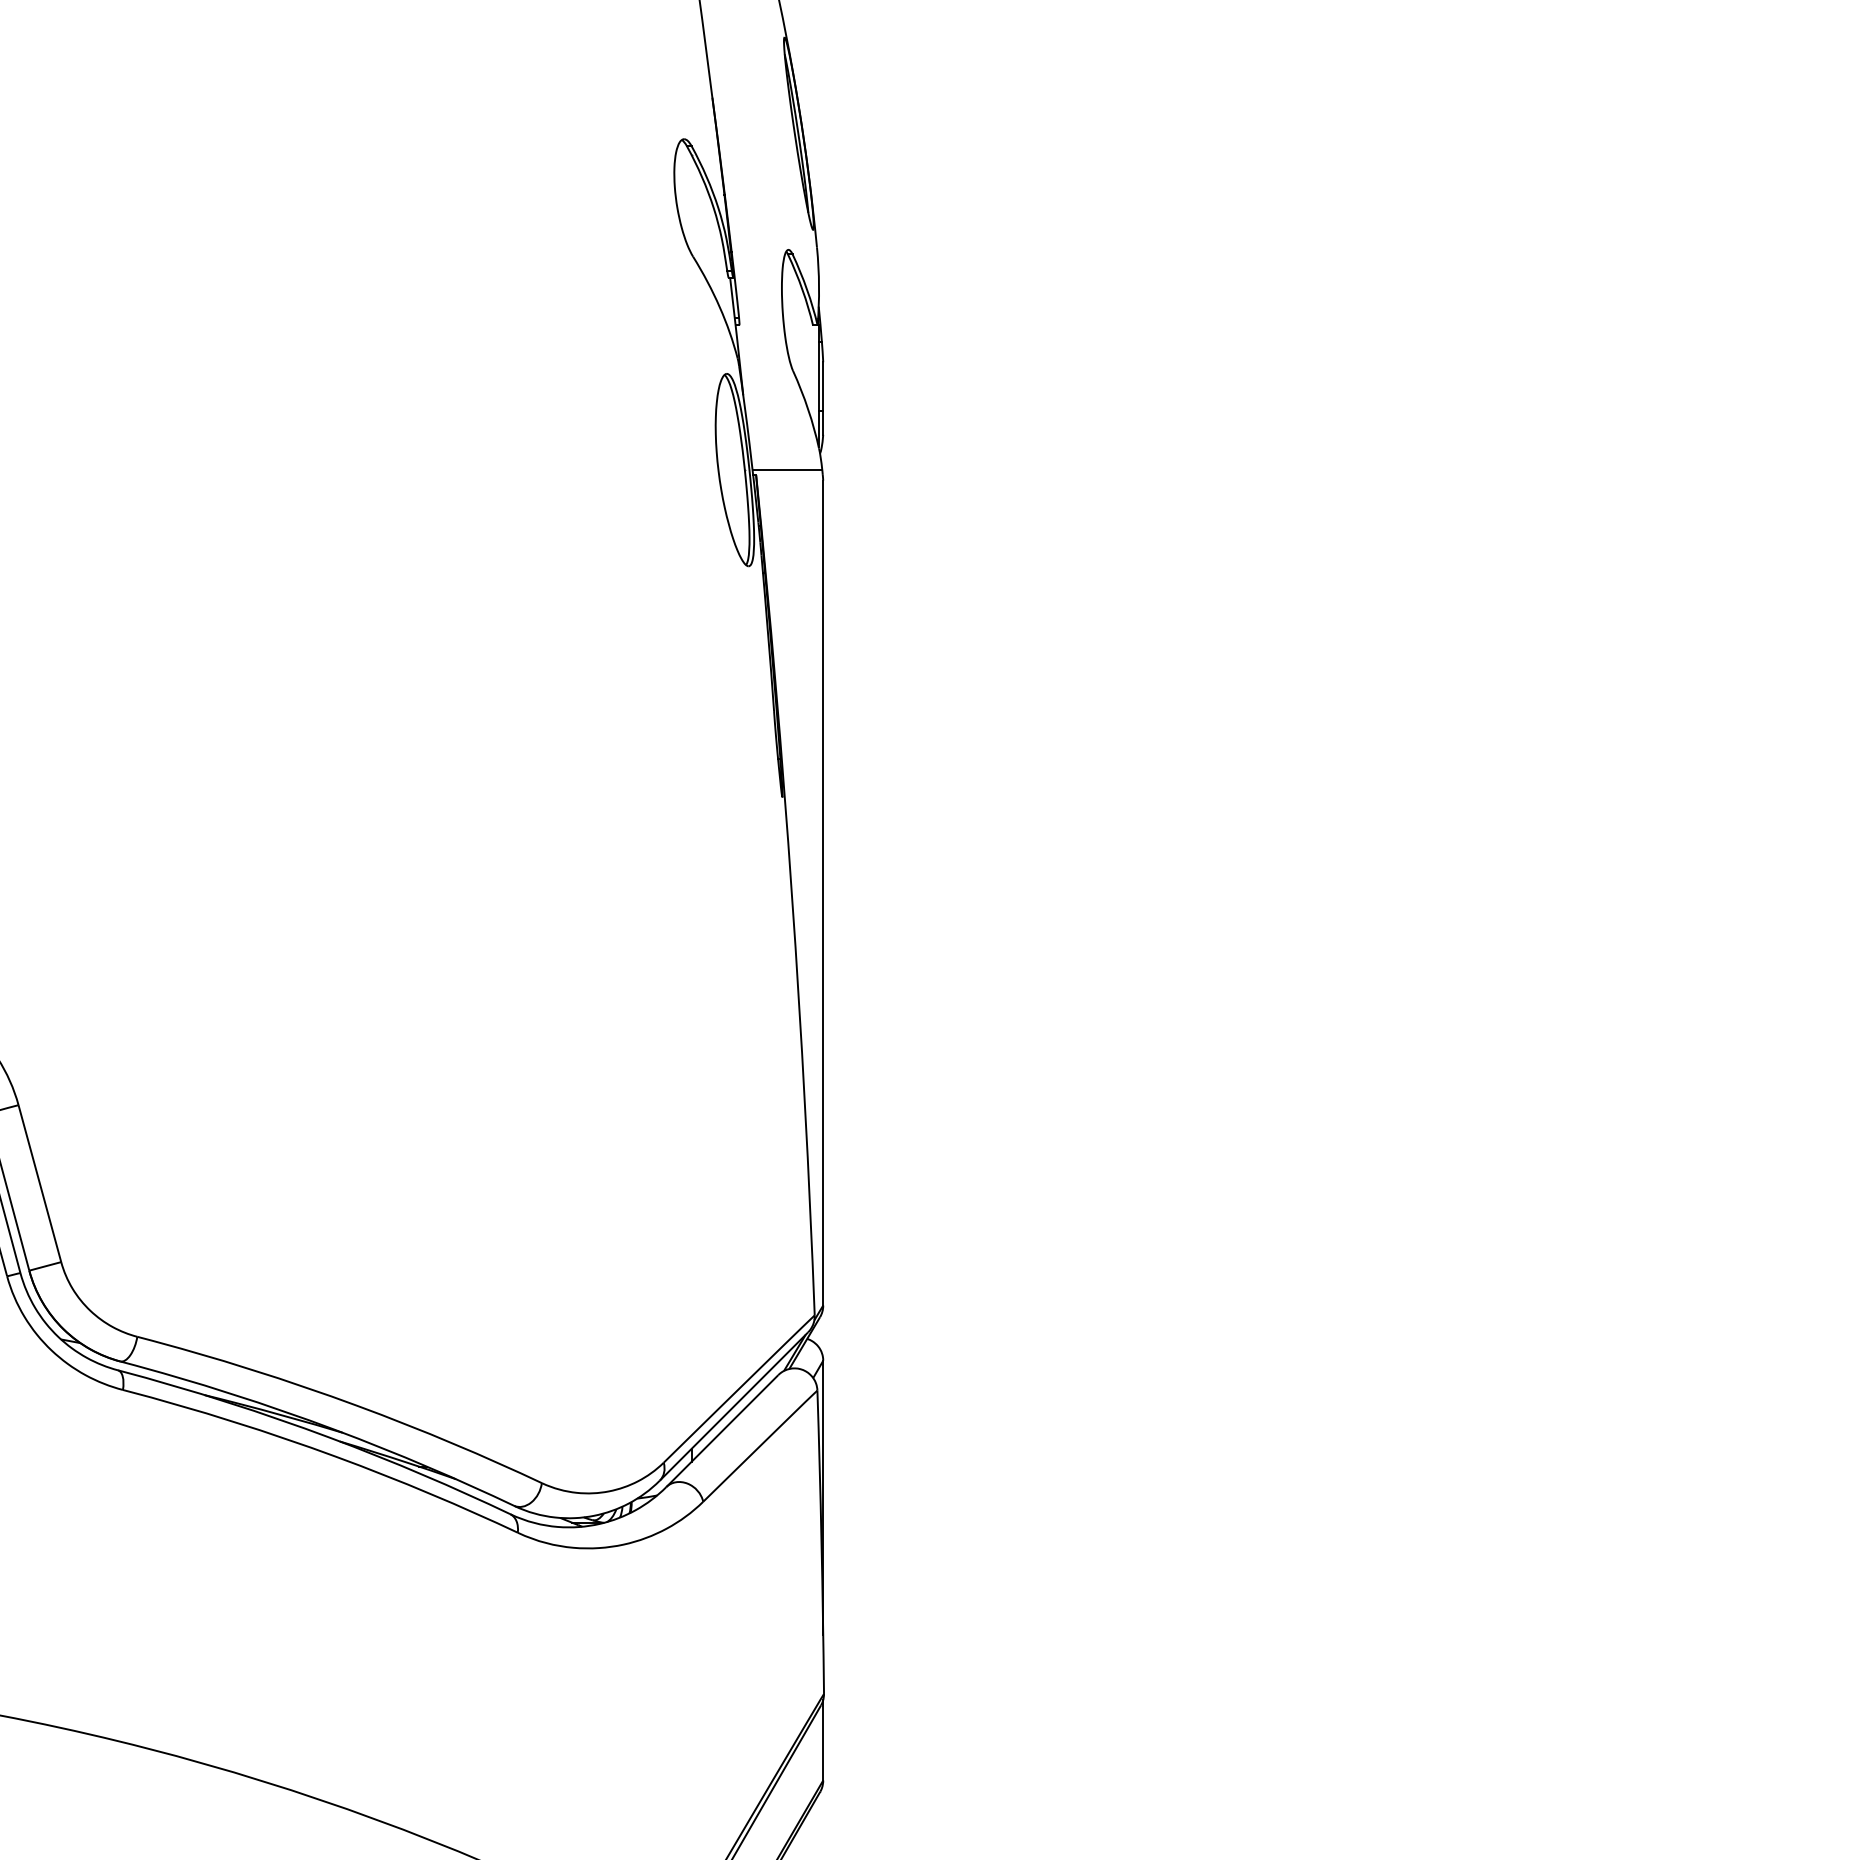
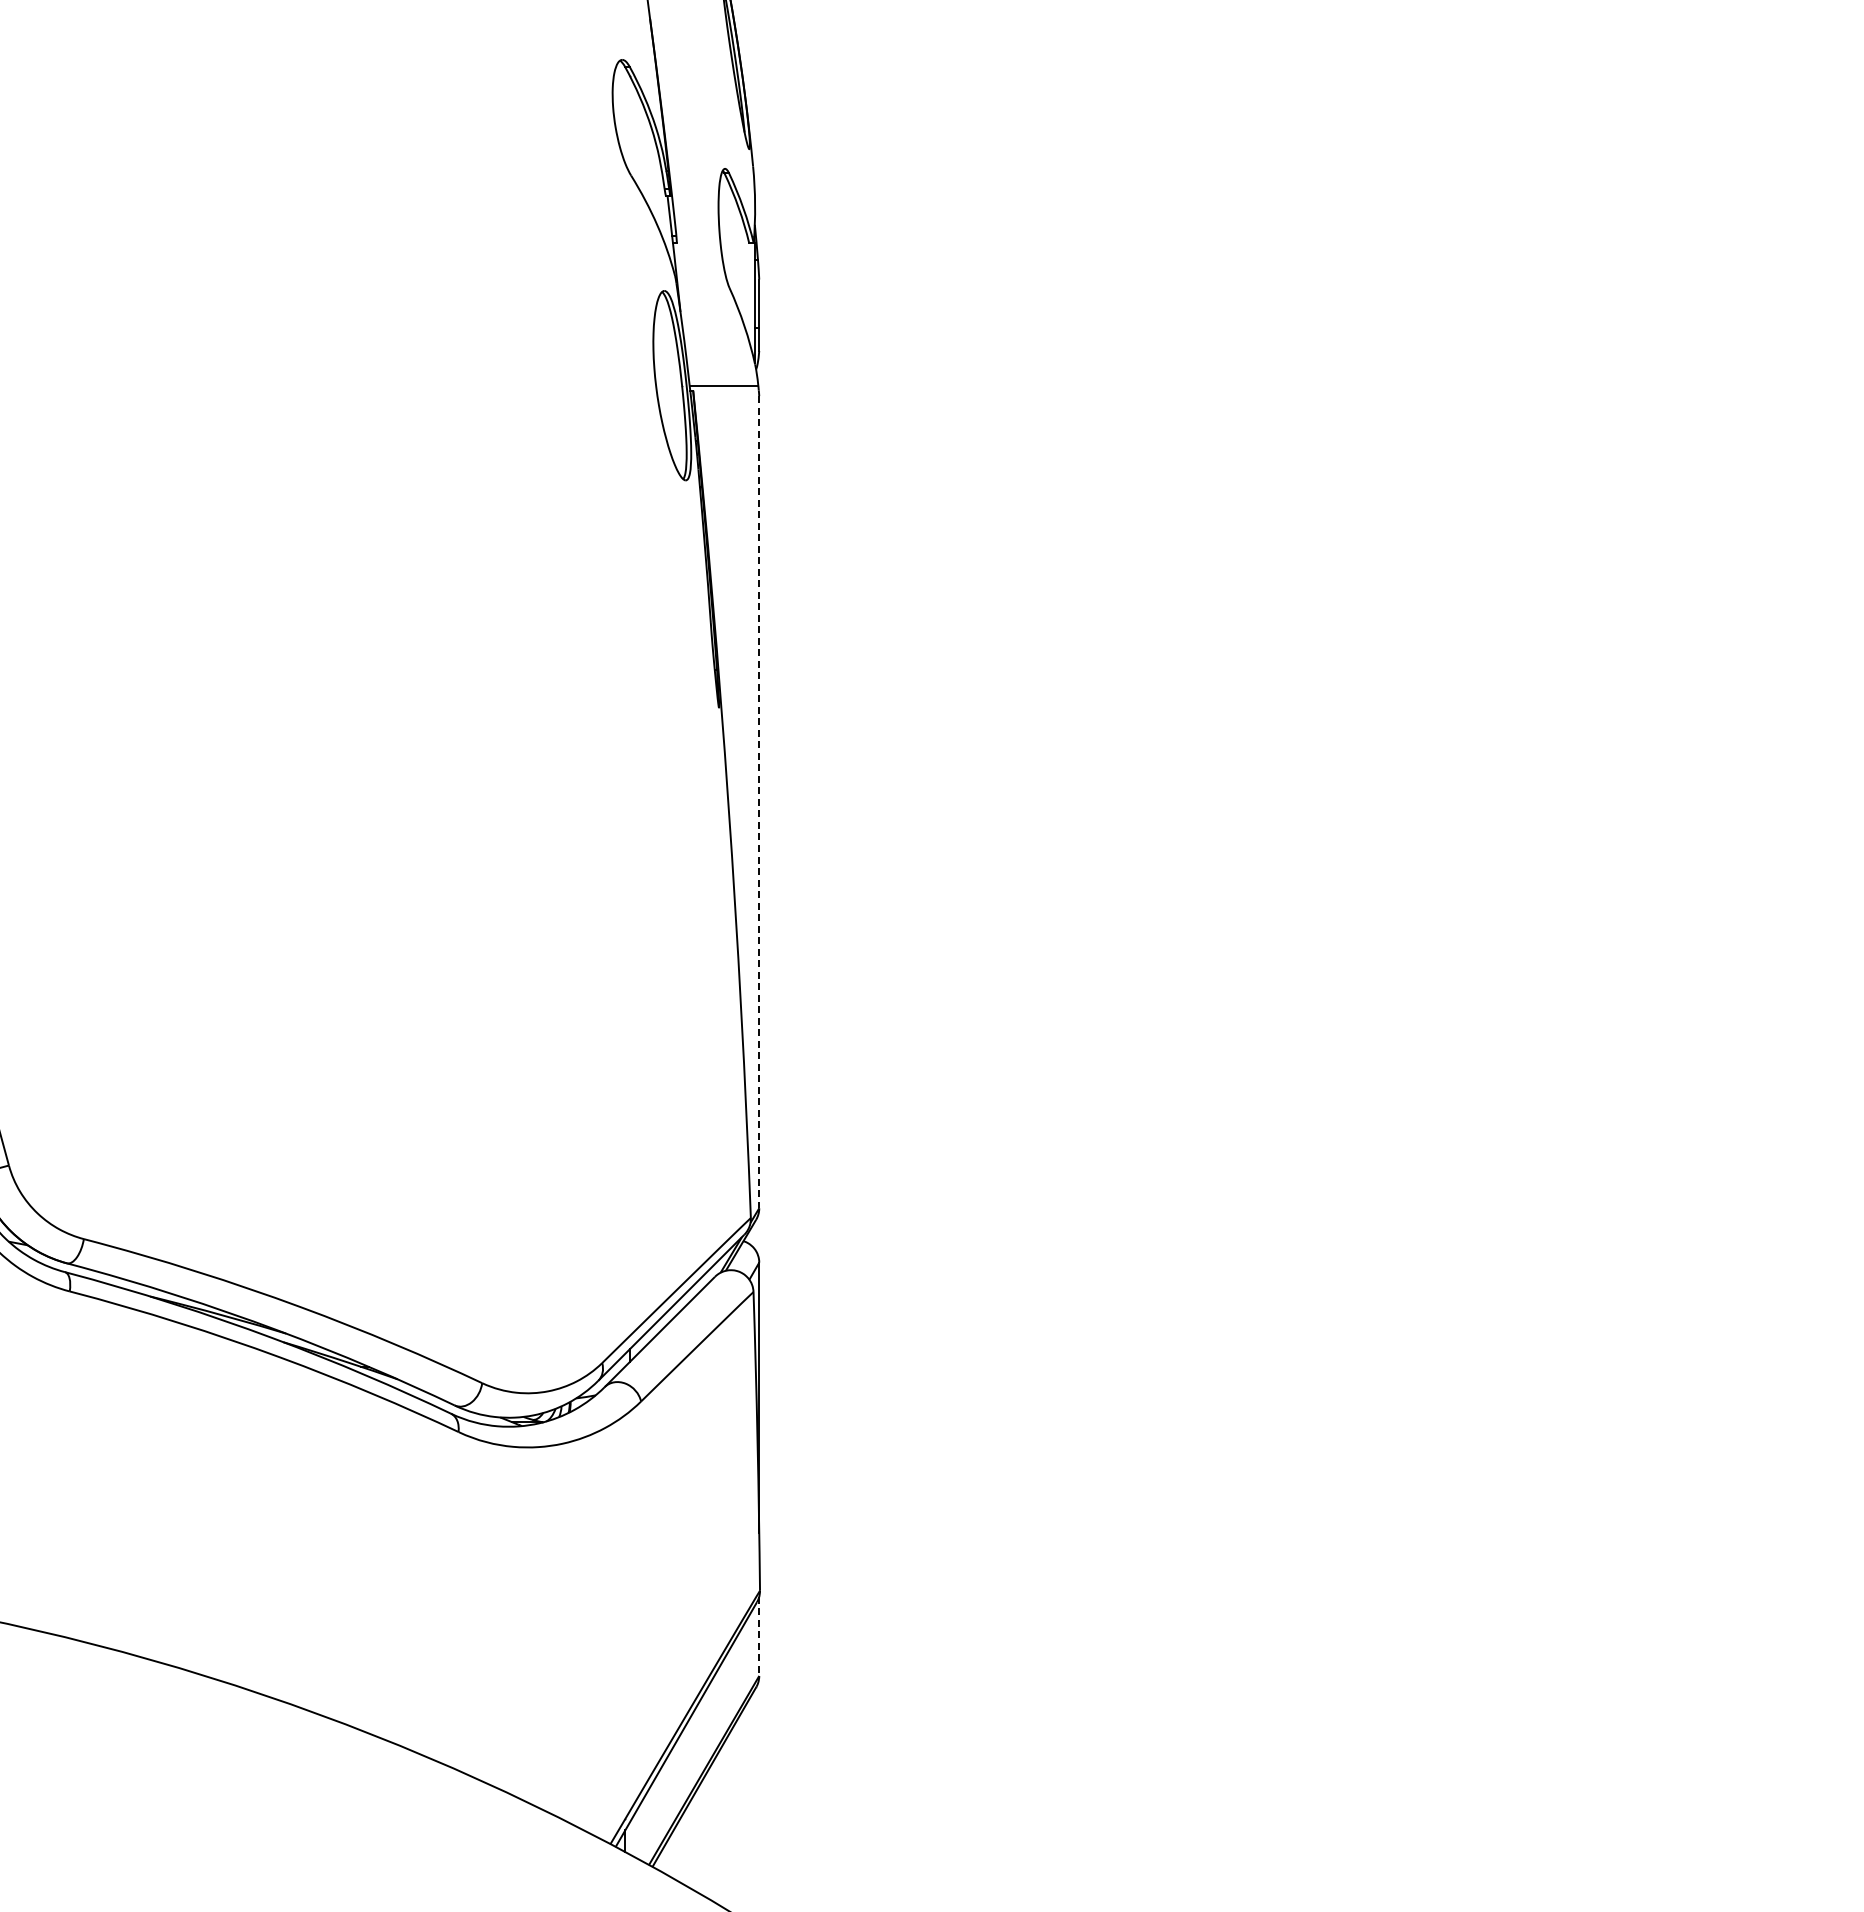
line: (823, 893) -> (759, 802), solid -> dashed
line: (823, 1740) -> (759, 1636), solid -> dashed

